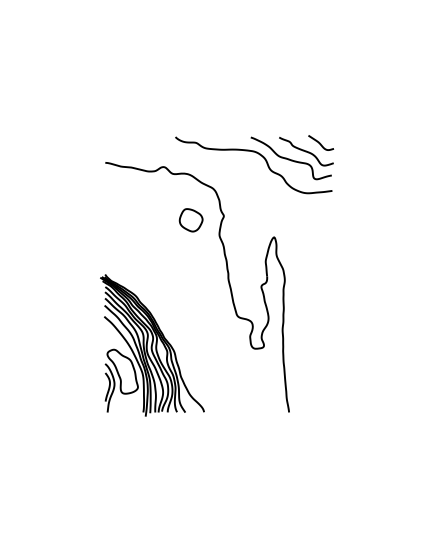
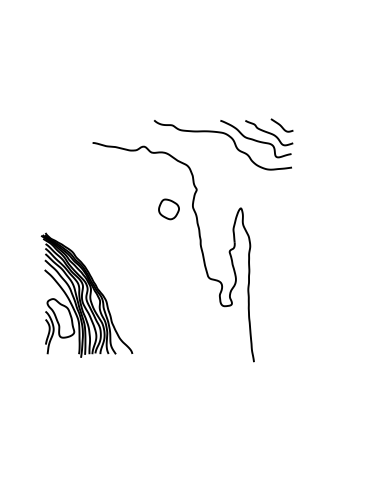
part: (190, 220) -> (168, 209), moved
part: (151, 344) -> (86, 294), moved

